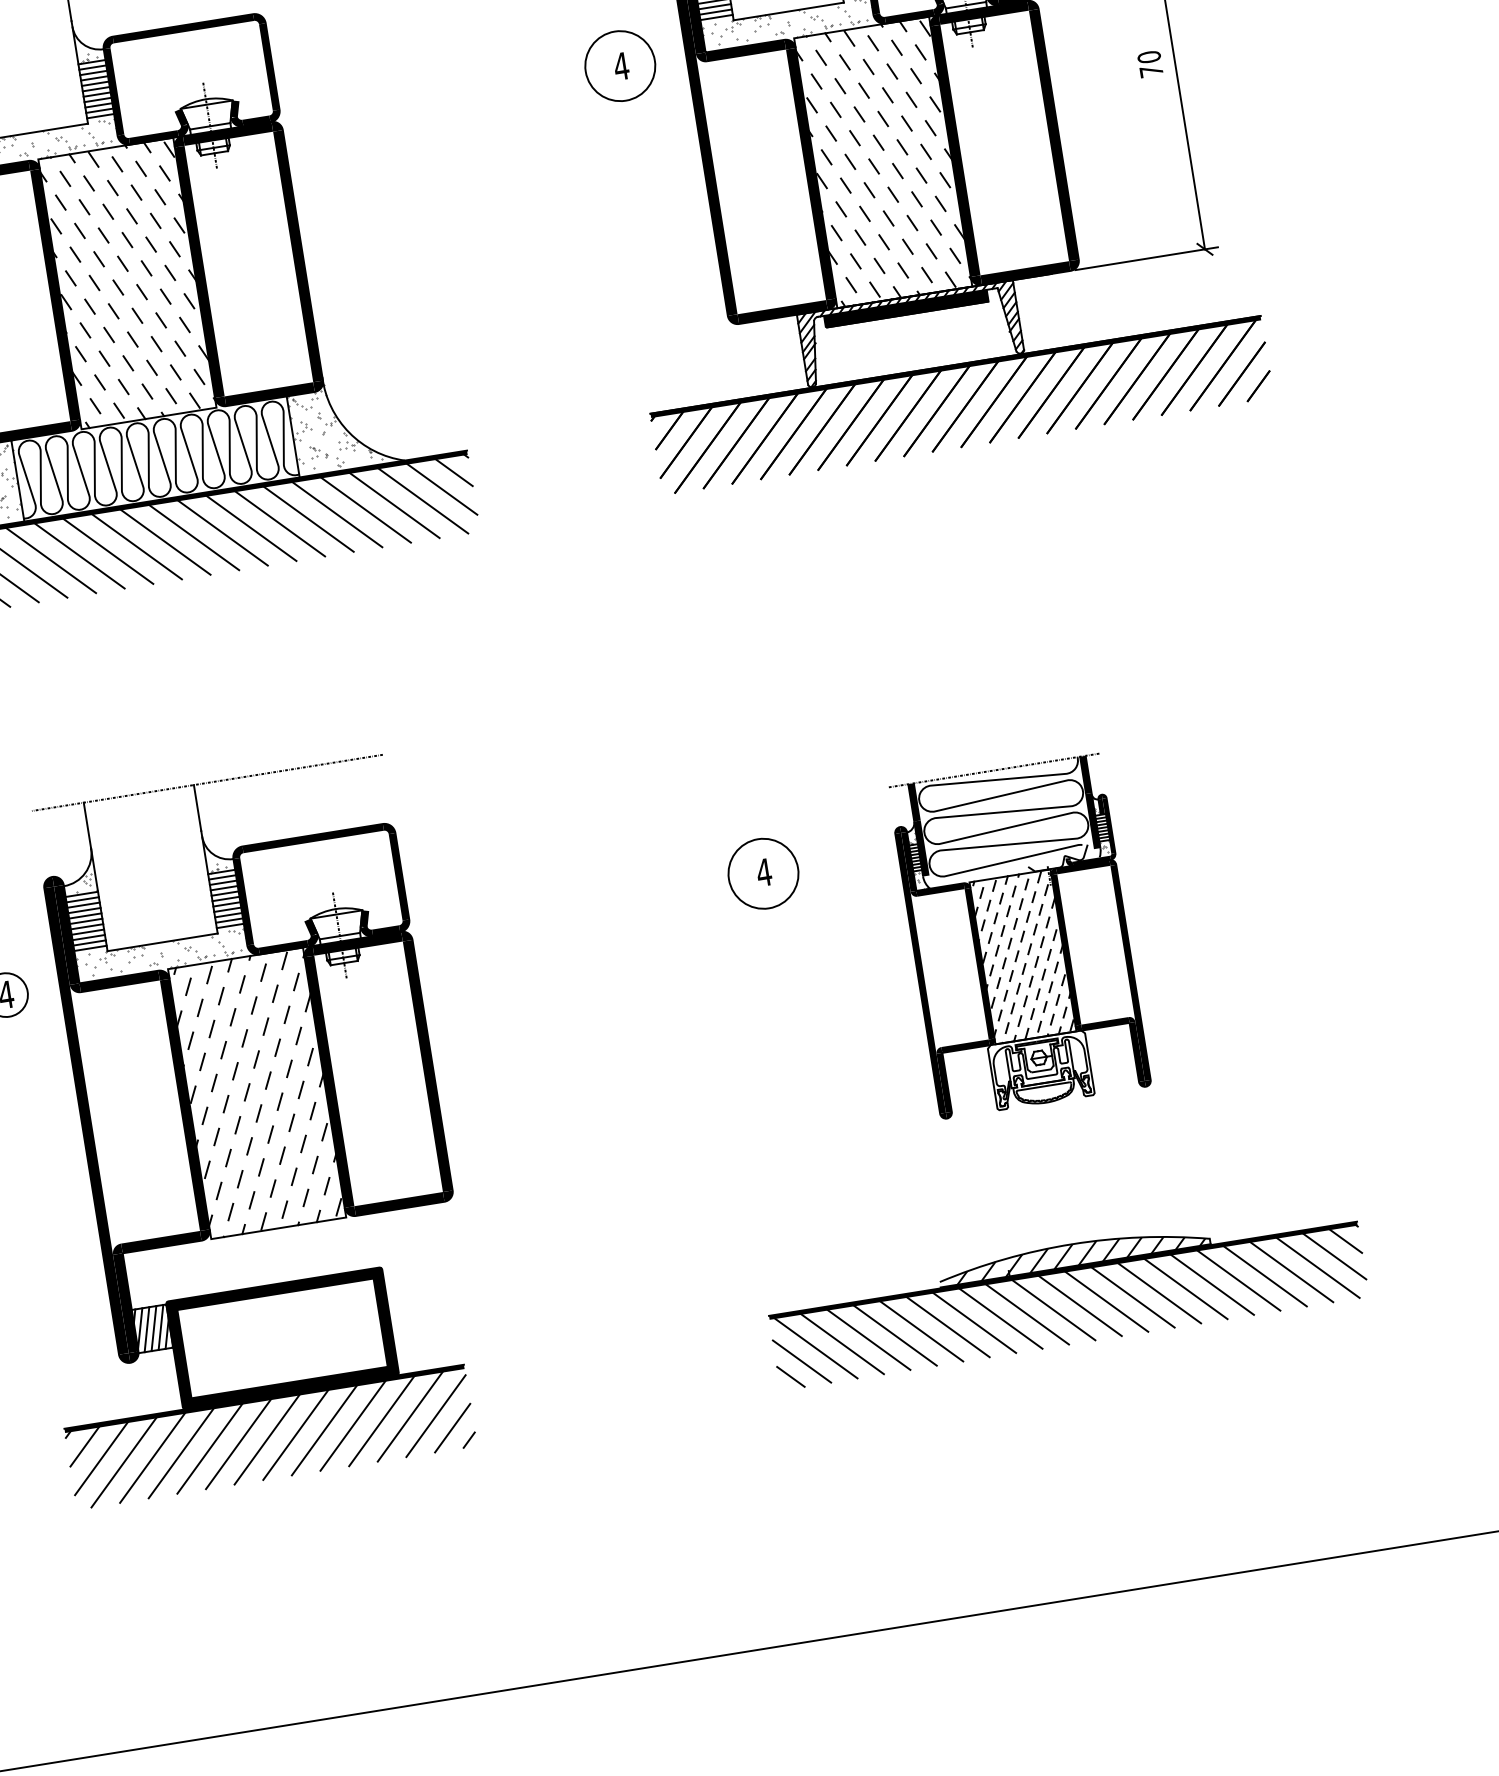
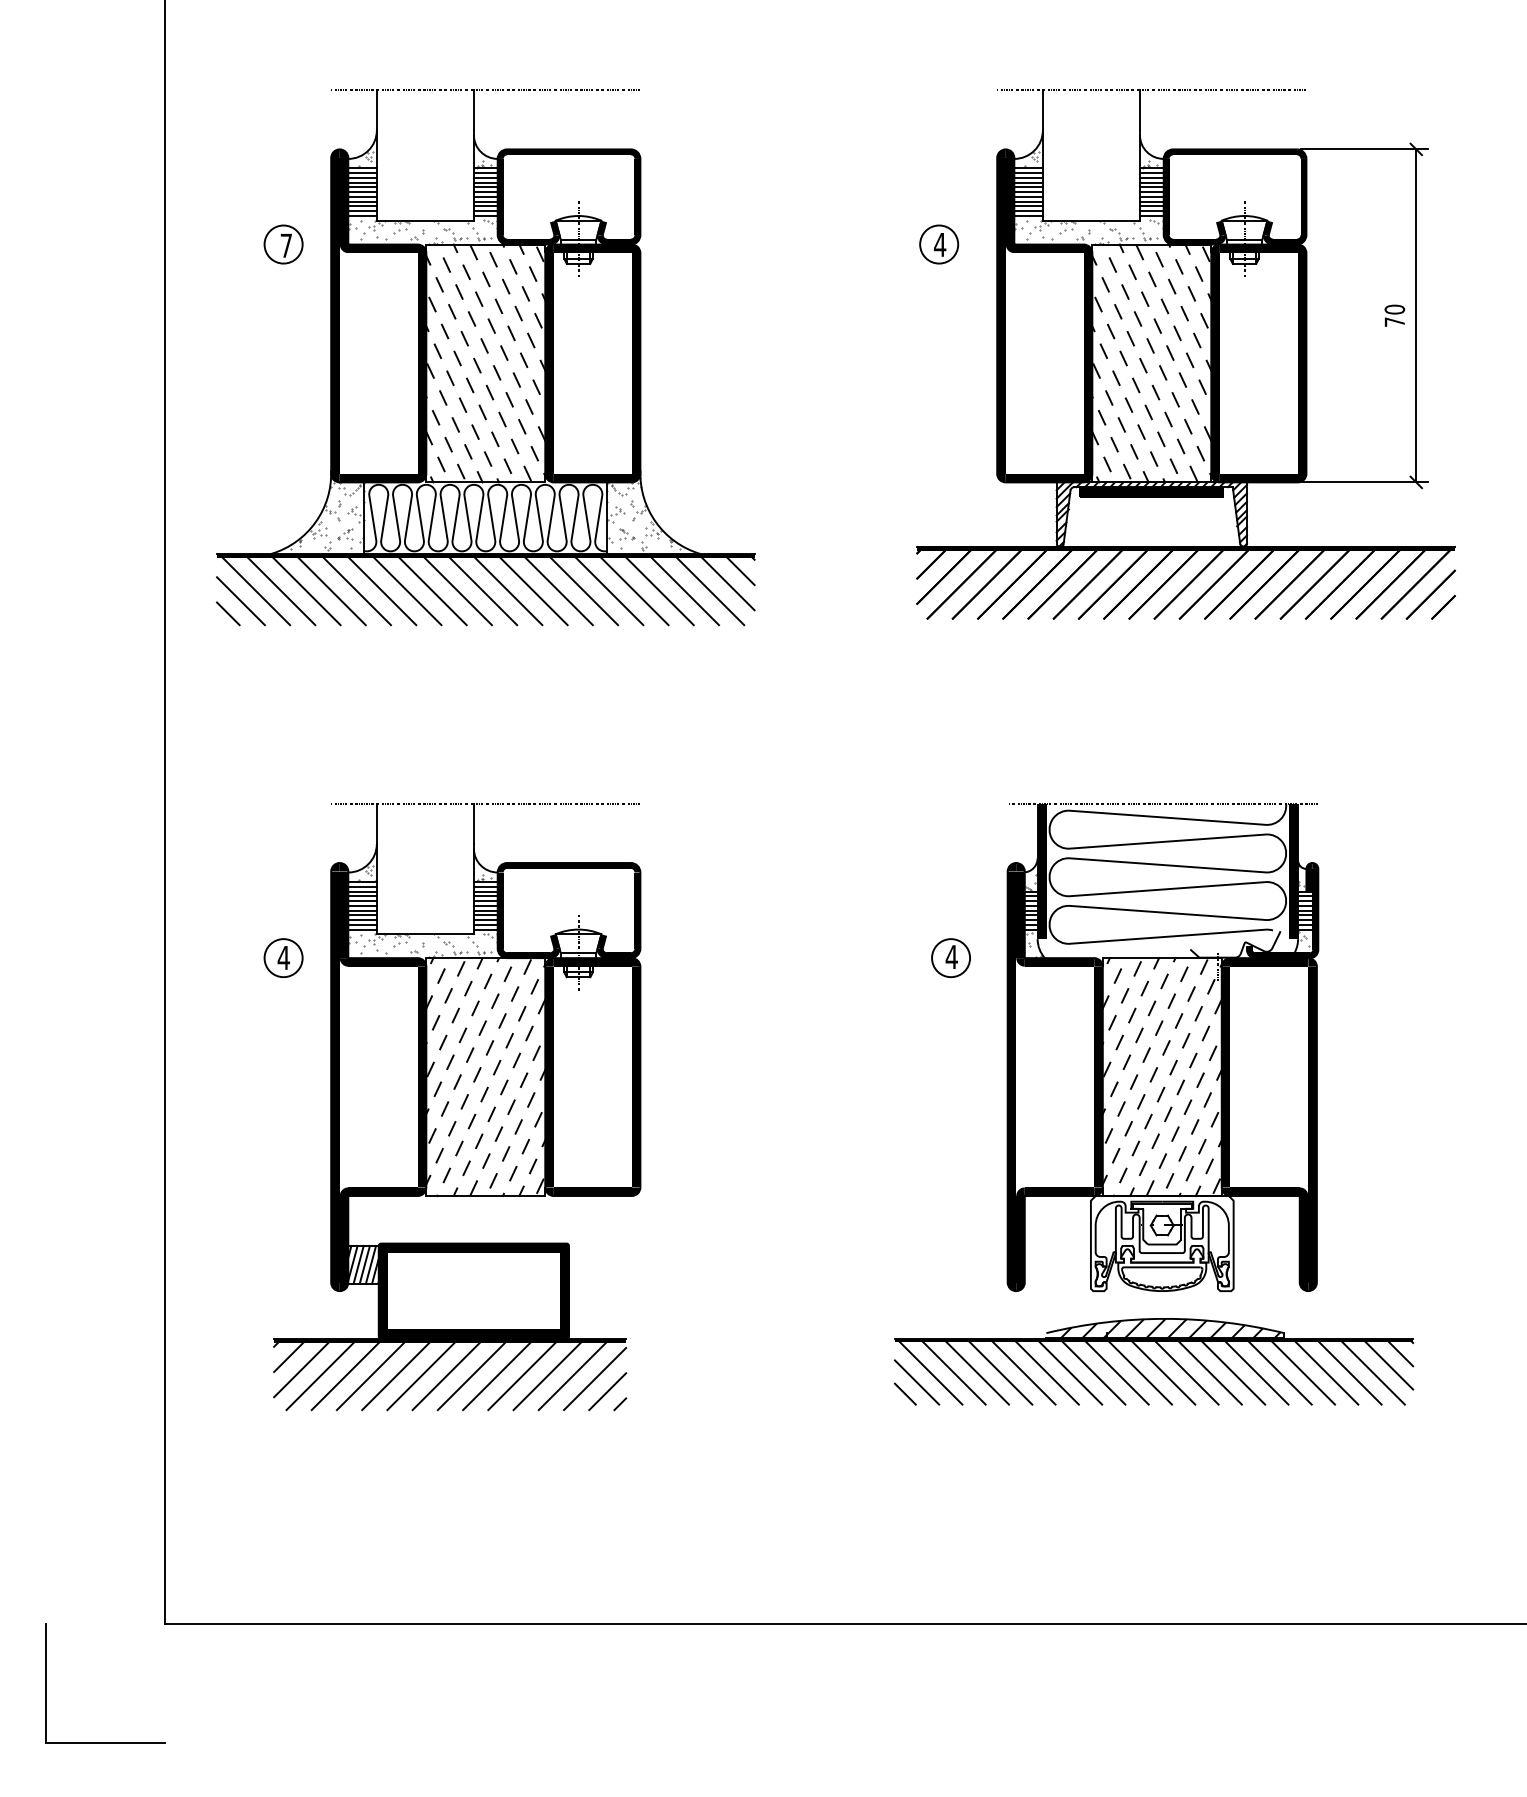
circle: (620, 66) -> (939, 244), size x0.62
circle: (764, 874) -> (951, 958), size x0.62
part: (1019, 936) -> (1162, 1047), size x1.67

